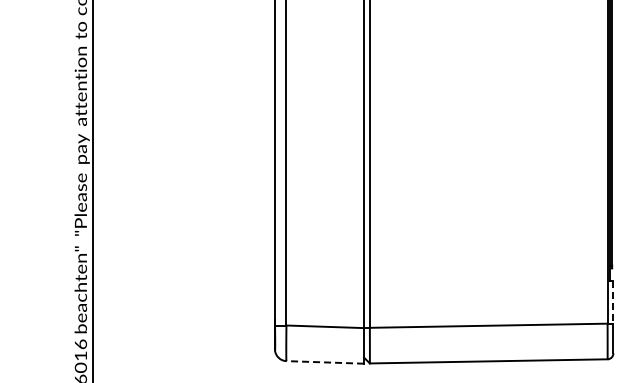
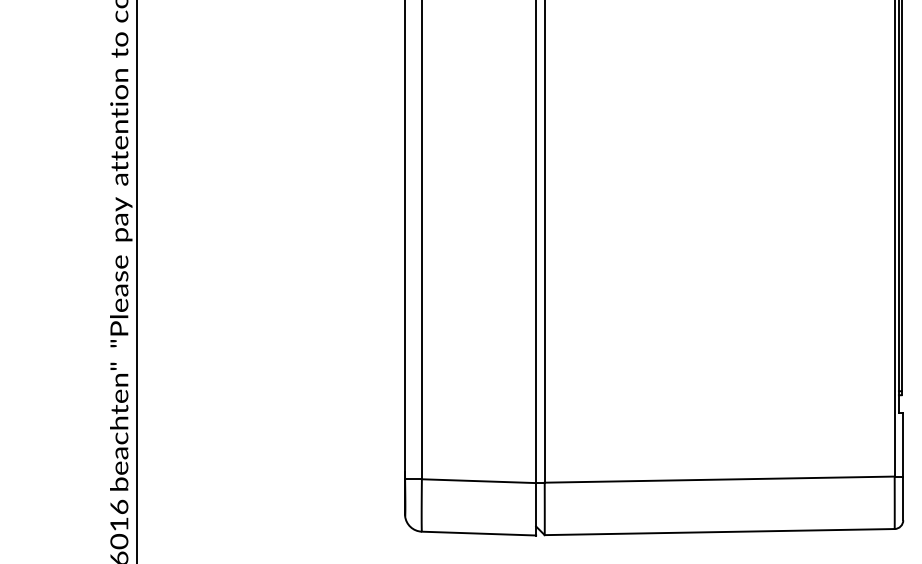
line: (613, 302) -> (903, 445), dashed -> solid
line: (325, 362) -> (479, 533), dashed -> solid

